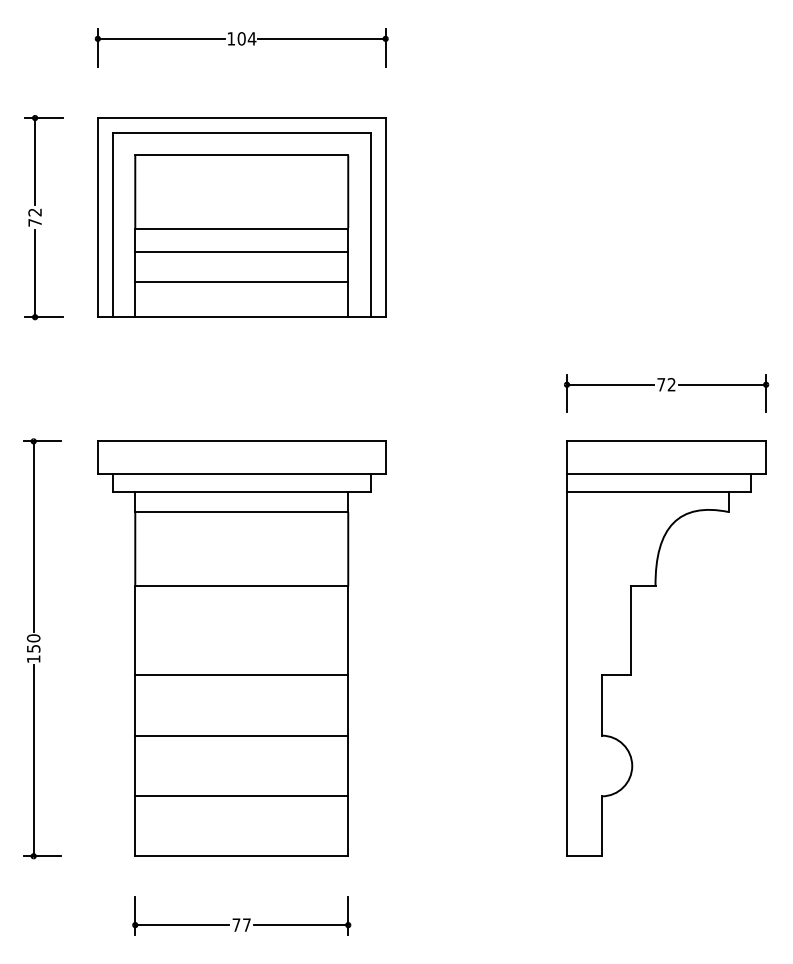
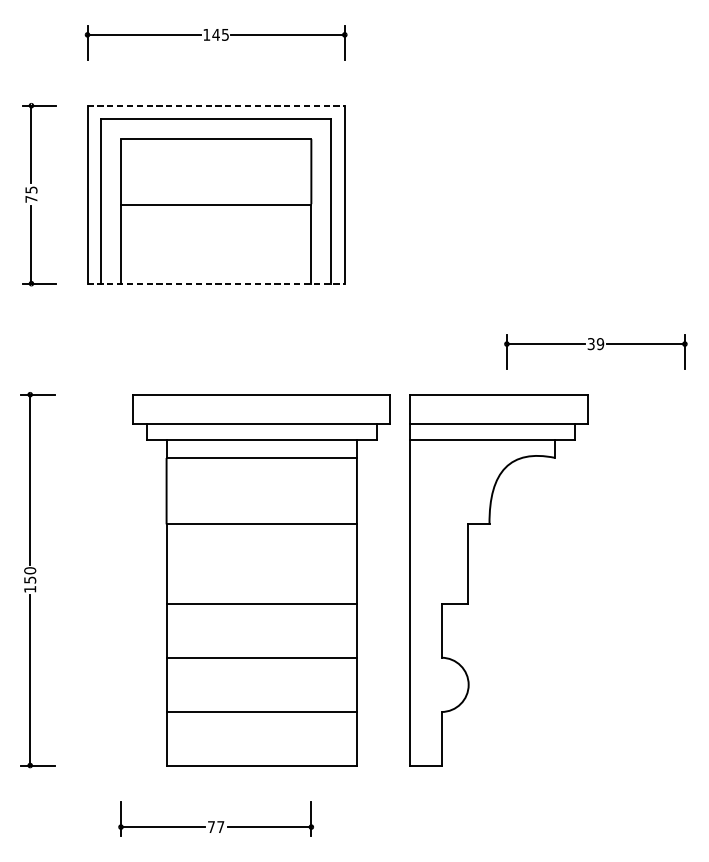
text: (246, 38) -> (220, 34), 104 -> 145
line: (241, 118) -> (215, 106), solid -> dashed
text: (34, 212) -> (30, 190), 72 -> 75
line: (241, 251) -> (215, 224), removed
line: (241, 282) -> (215, 252), removed
line: (241, 317) -> (215, 283), solid -> dashed
text: (666, 384) -> (595, 343), 72 -> 39
part: (241, 648) -> (261, 579), moved
part: (631, 648) -> (468, 579), moved

